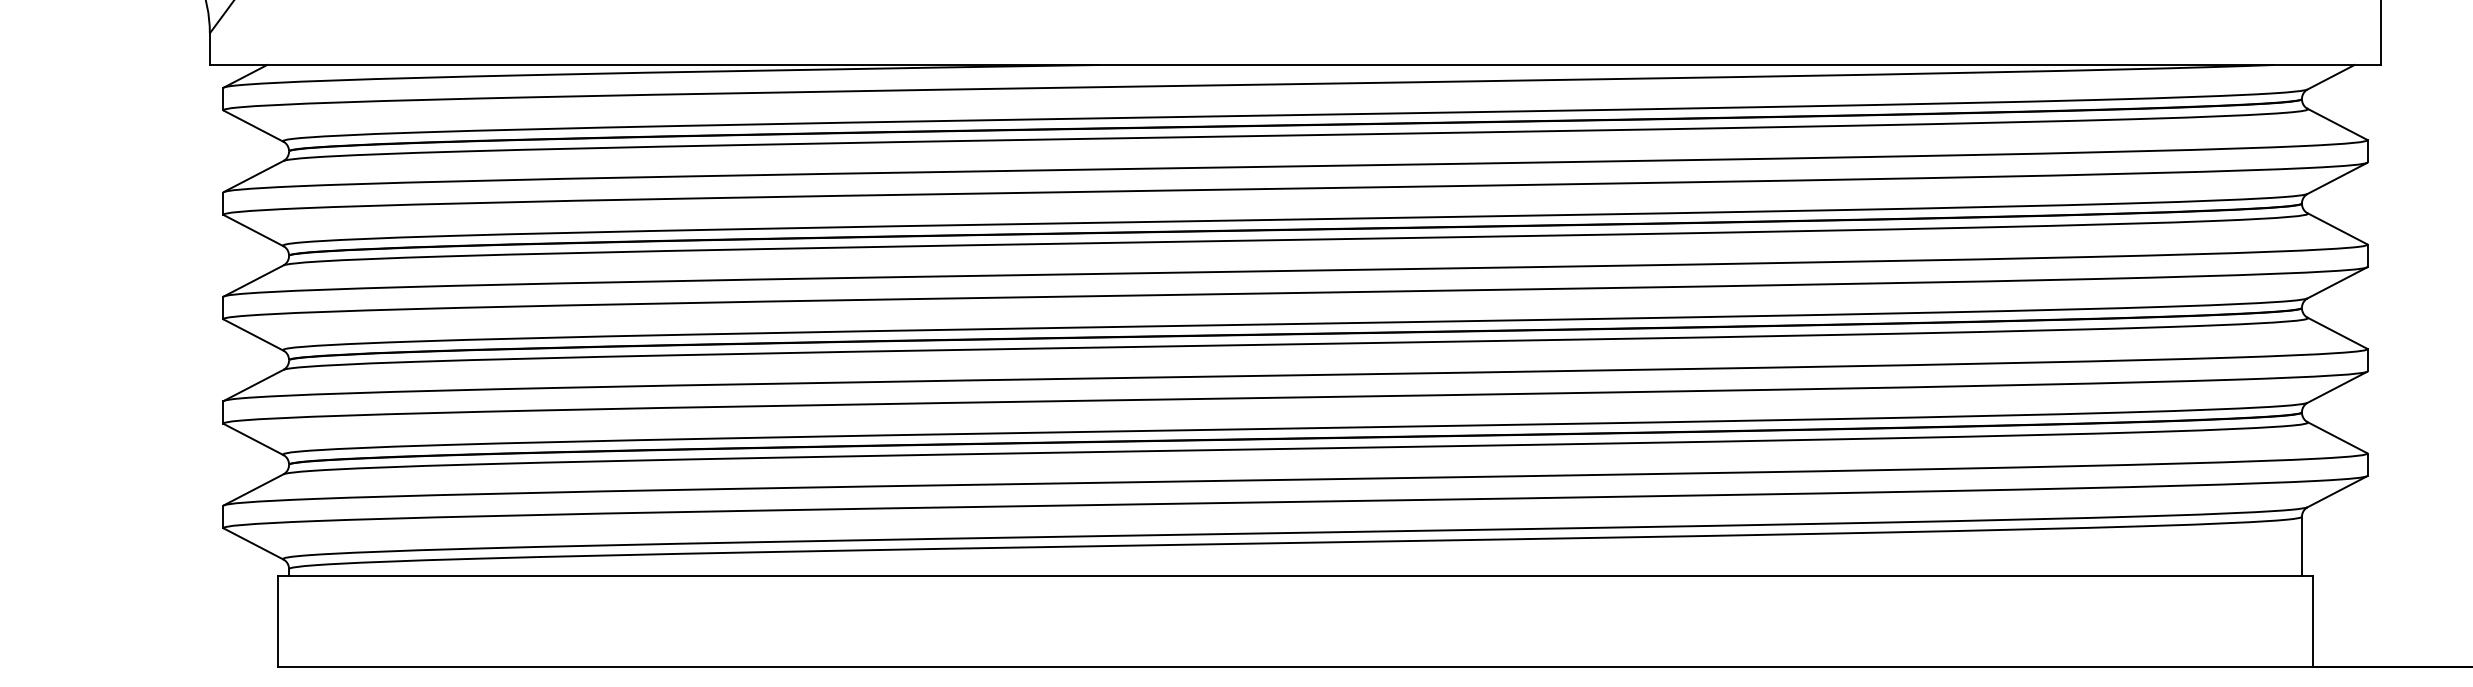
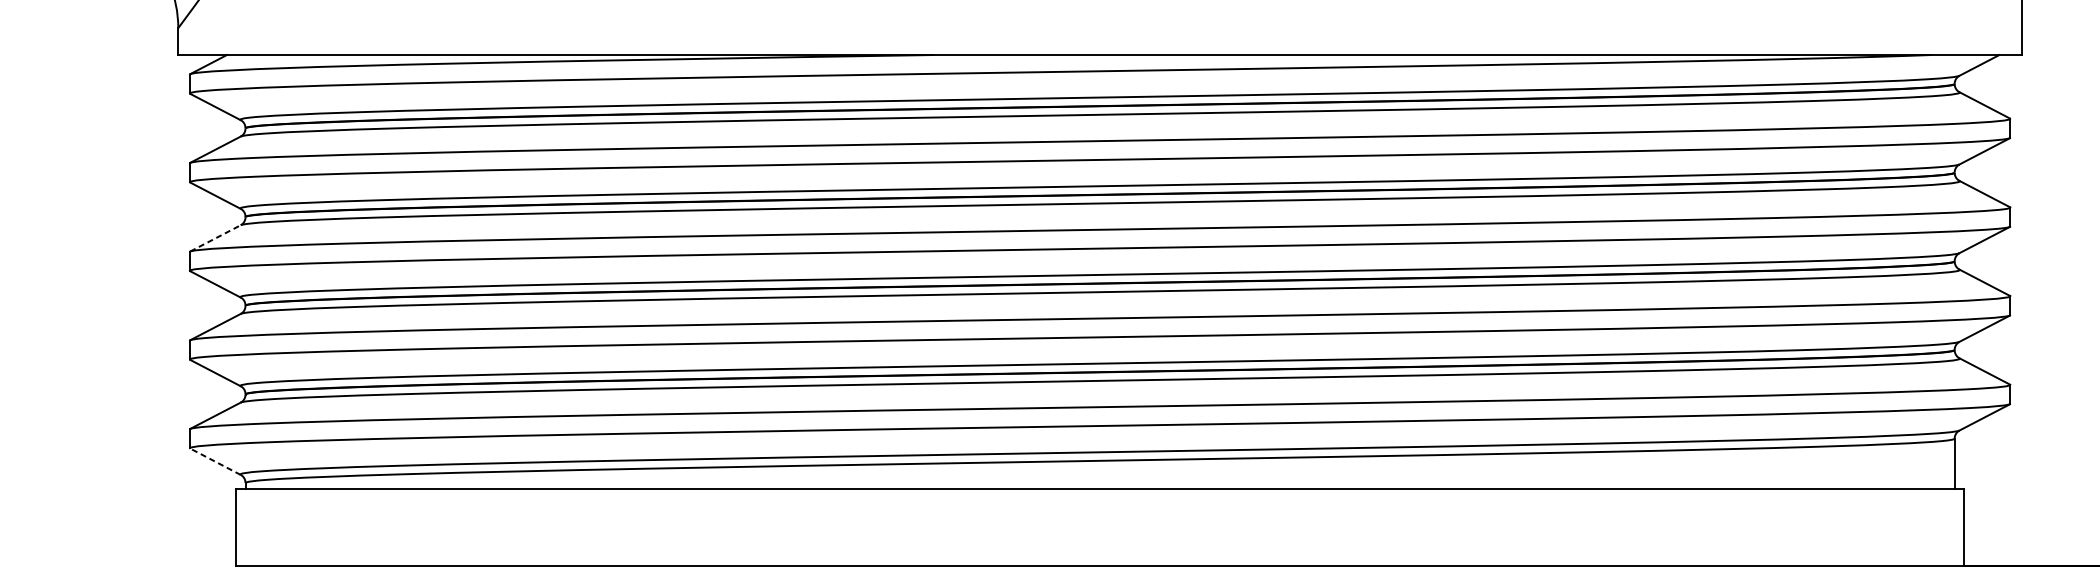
line: (253, 280) -> (215, 238), solid -> dashed
line: (253, 544) -> (215, 462), solid -> dashed

